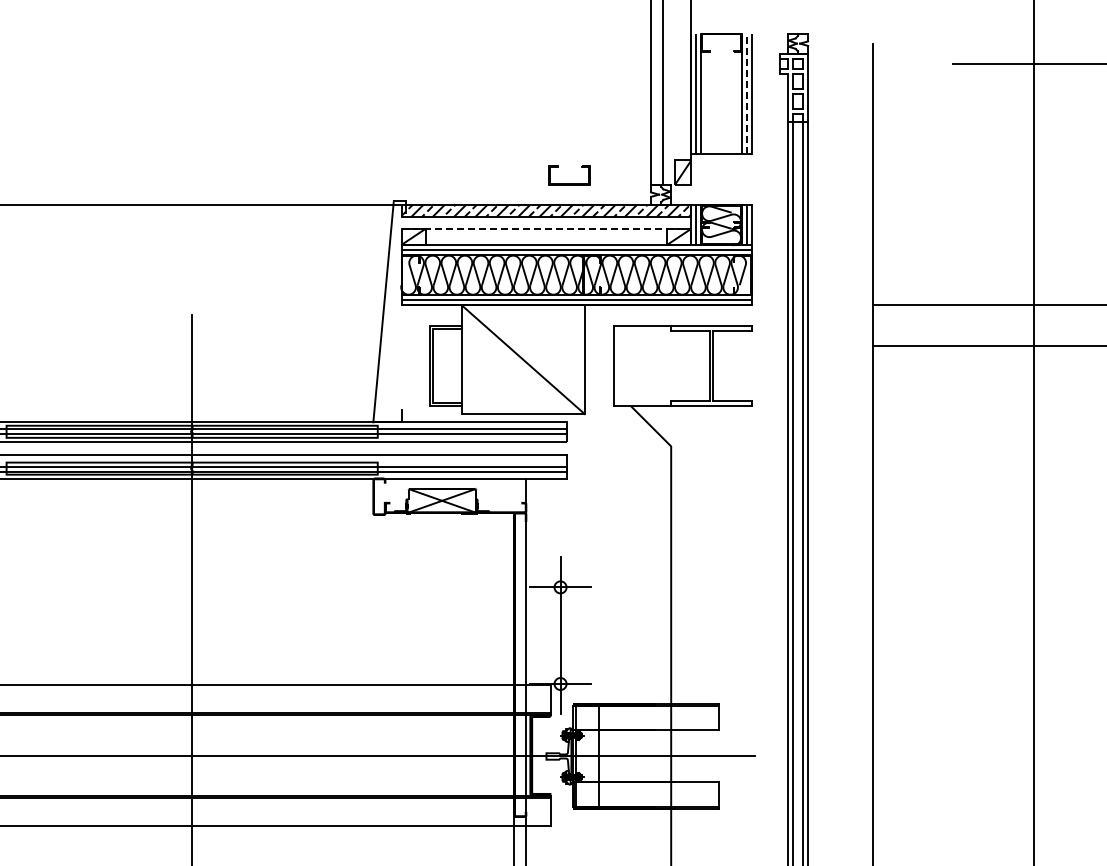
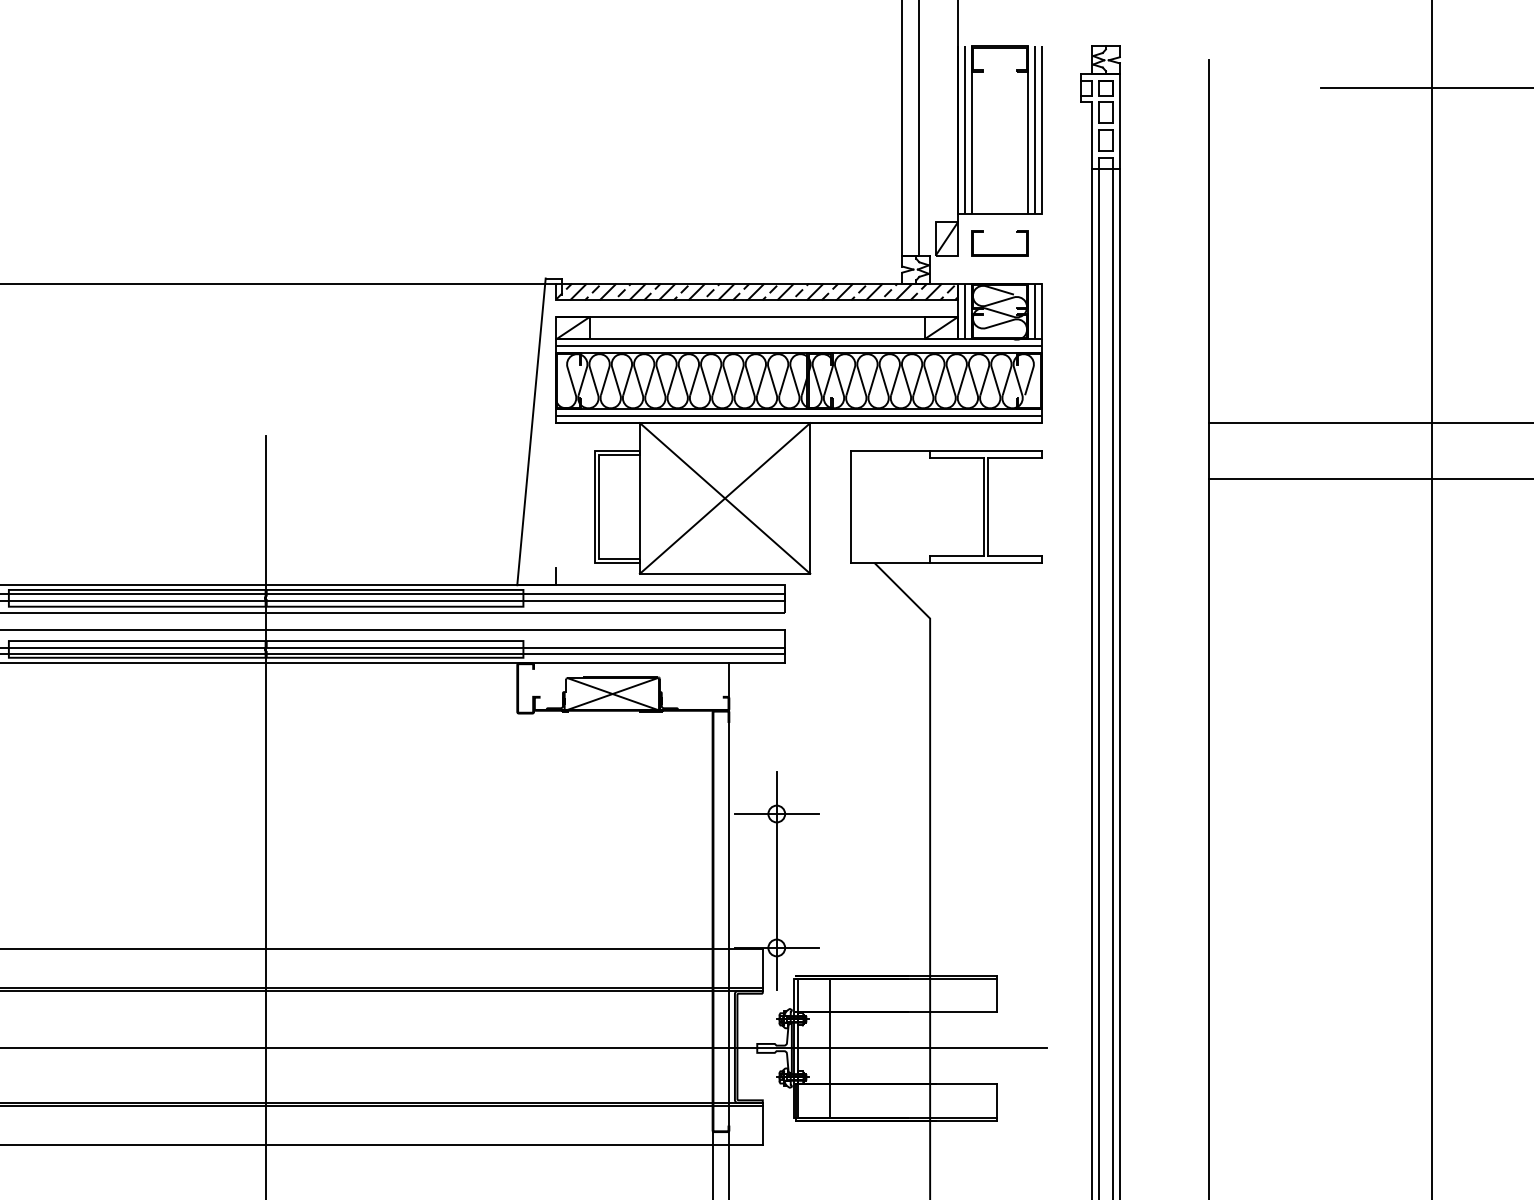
line: (746, 93) -> (1034, 129), dashed -> solid
part: (569, 183) -> (999, 254), moved
line: (546, 228) -> (757, 316), dashed -> solid
line: (522, 359) -> (724, 498), added

